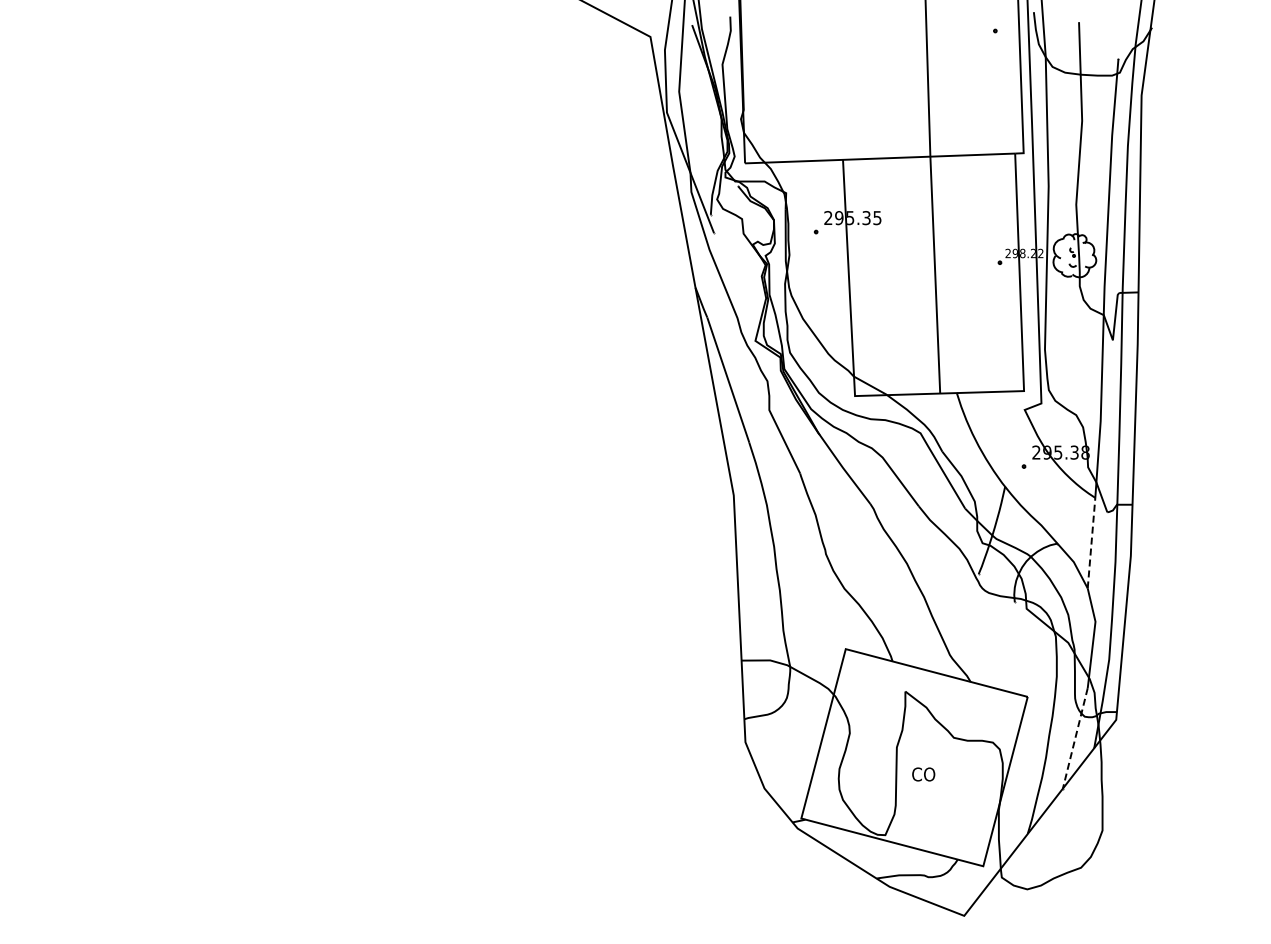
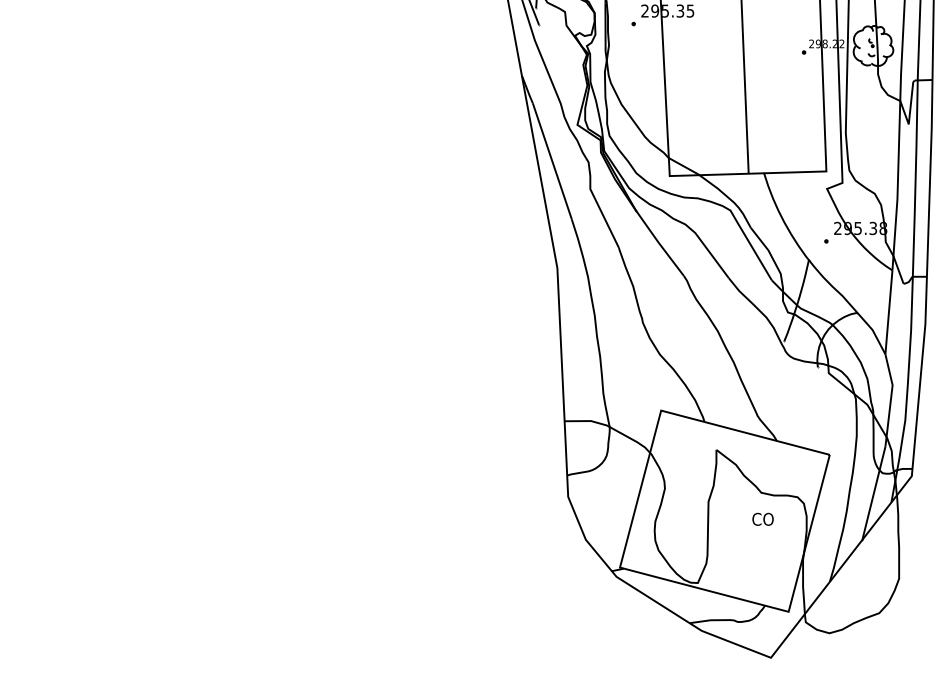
line: (1091, 542) -> (888, 311), dashed -> solid
line: (1075, 738) -> (874, 493), dashed -> solid
text: (923, 774) -> (762, 519), moved

